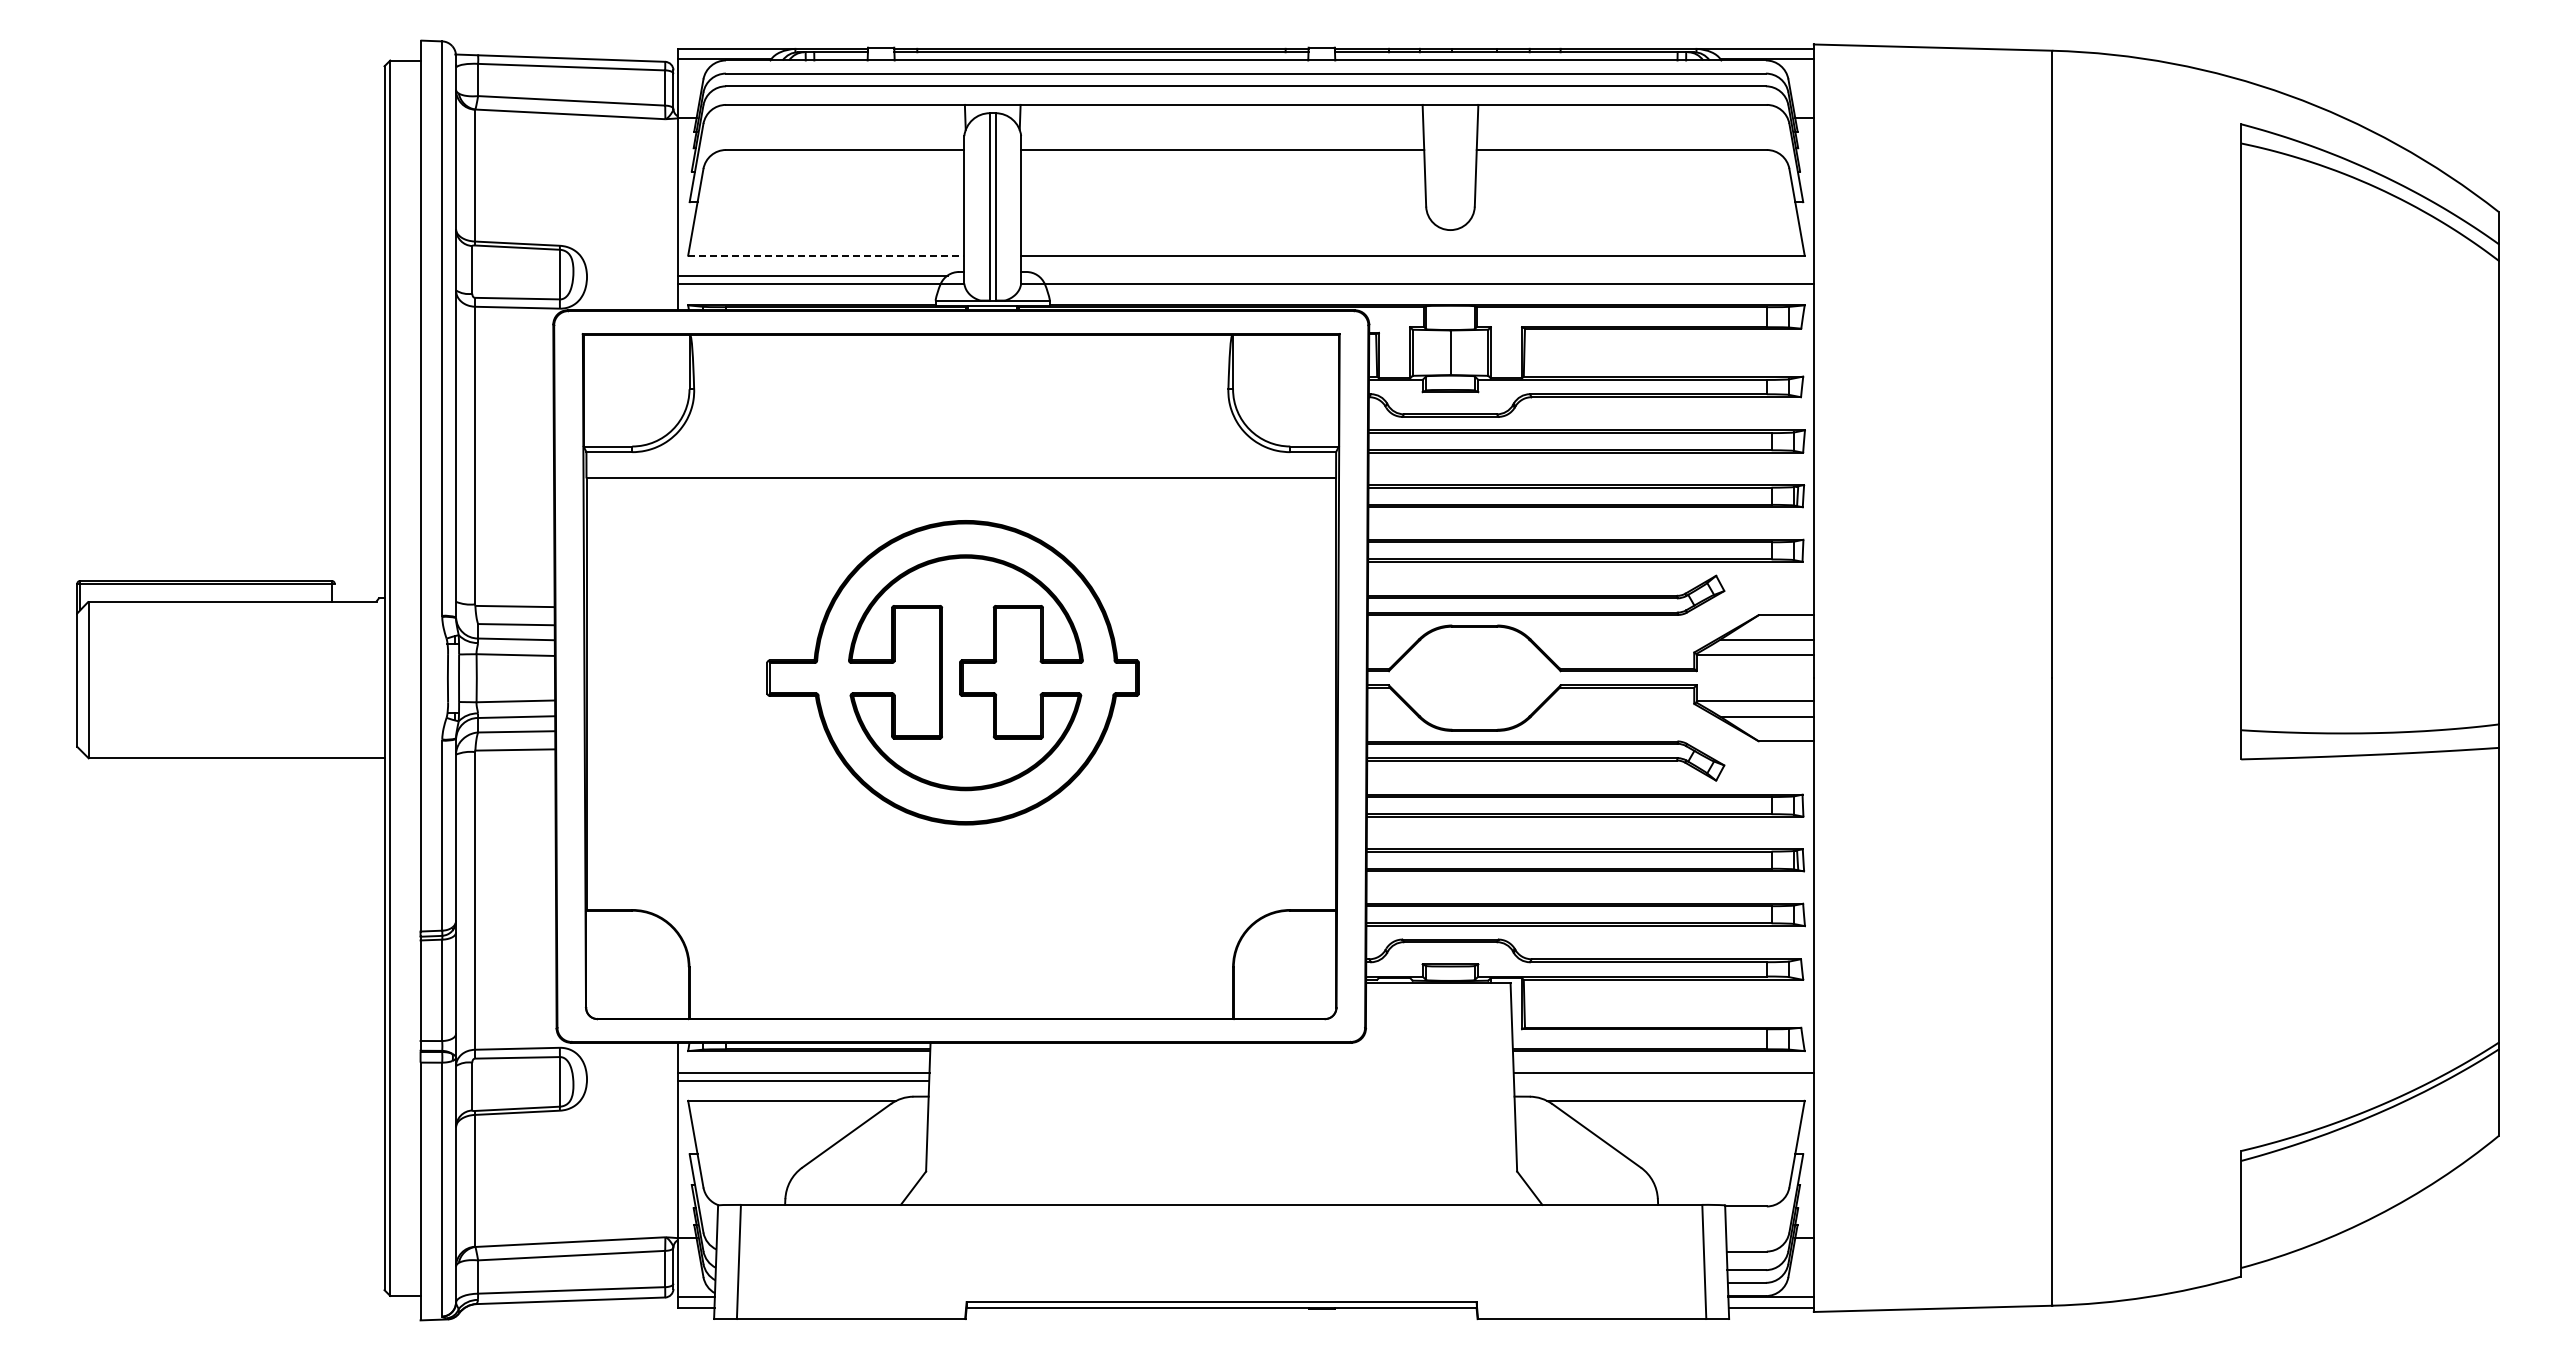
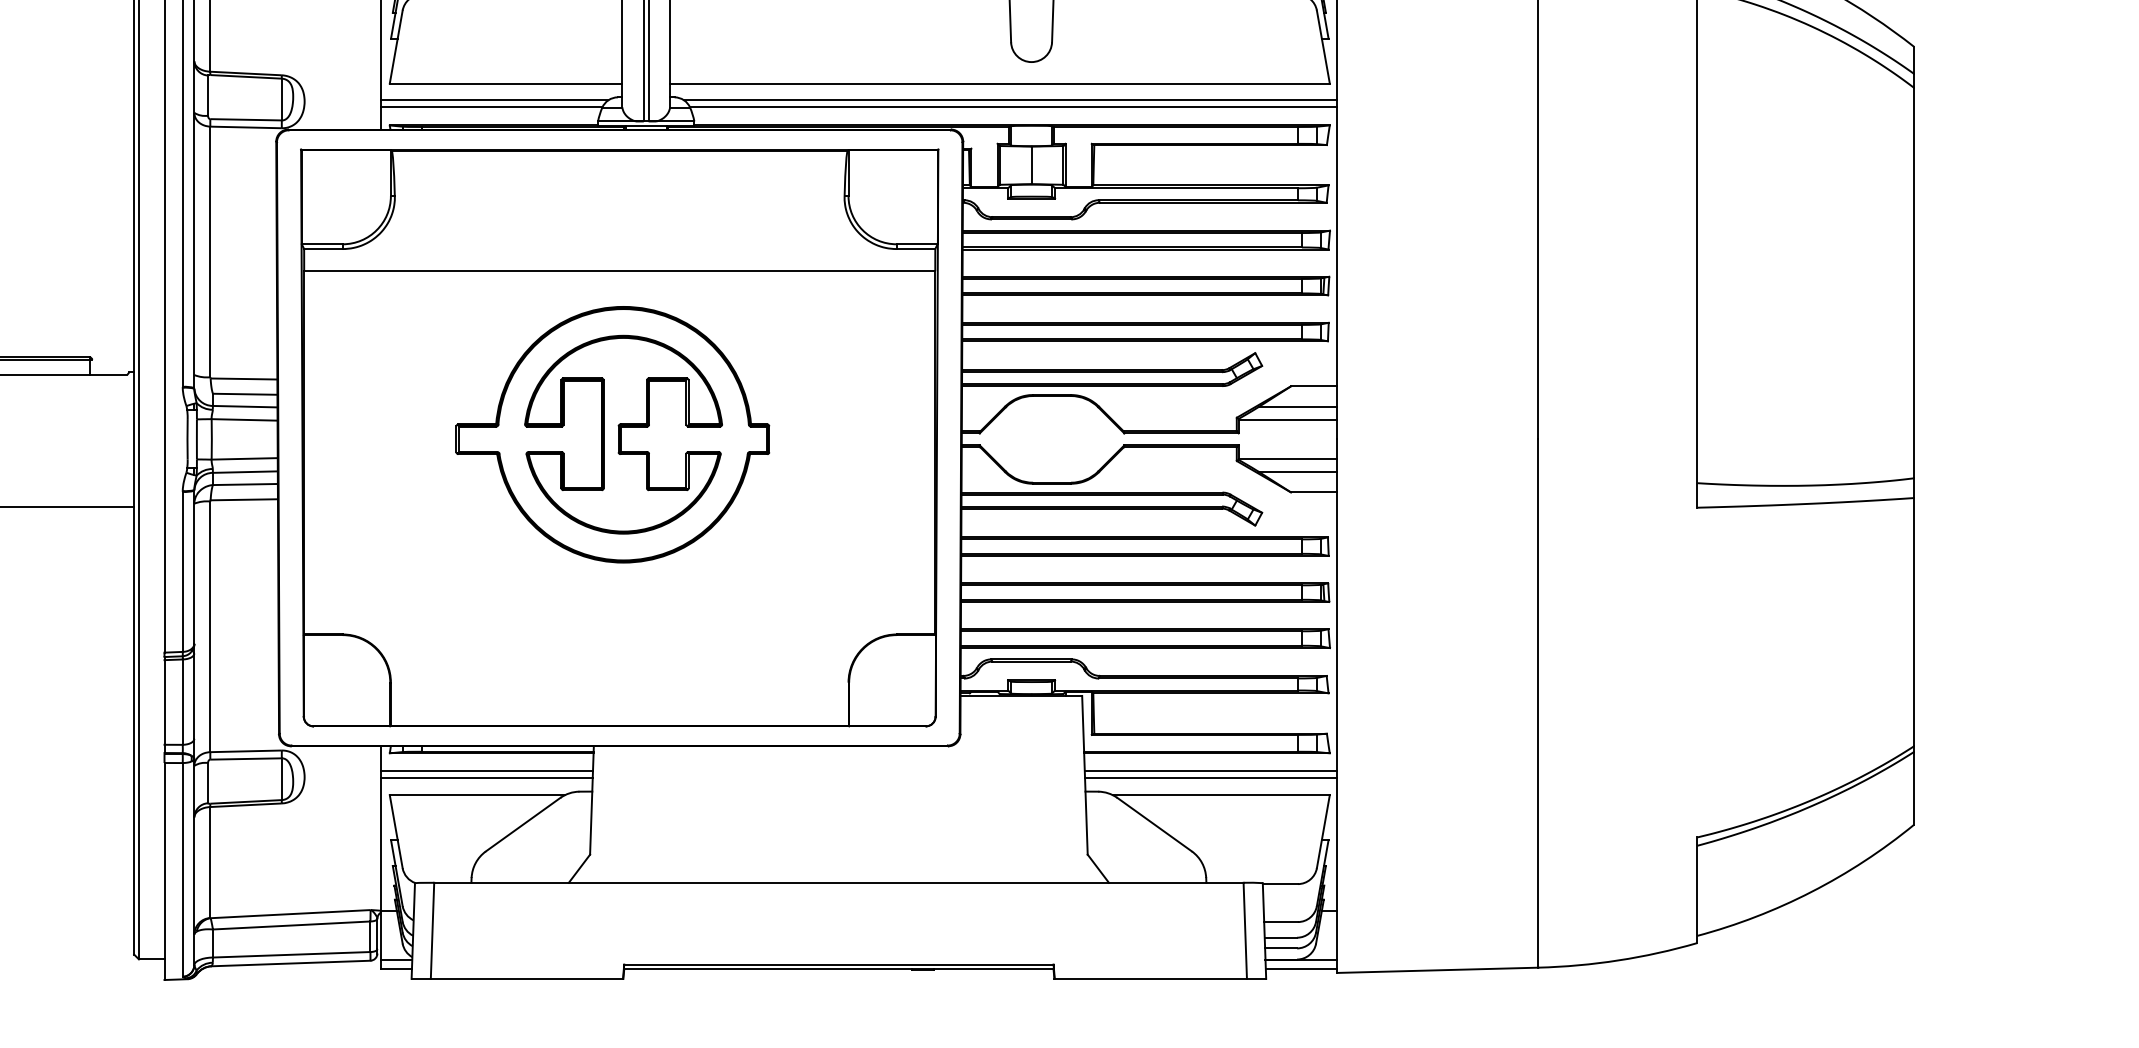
line: (826, 255) -> (506, 83), dashed -> solid
line: (1425, 275) -> (1010, 100), added
line: (1663, 1080) -> (1210, 778), added

